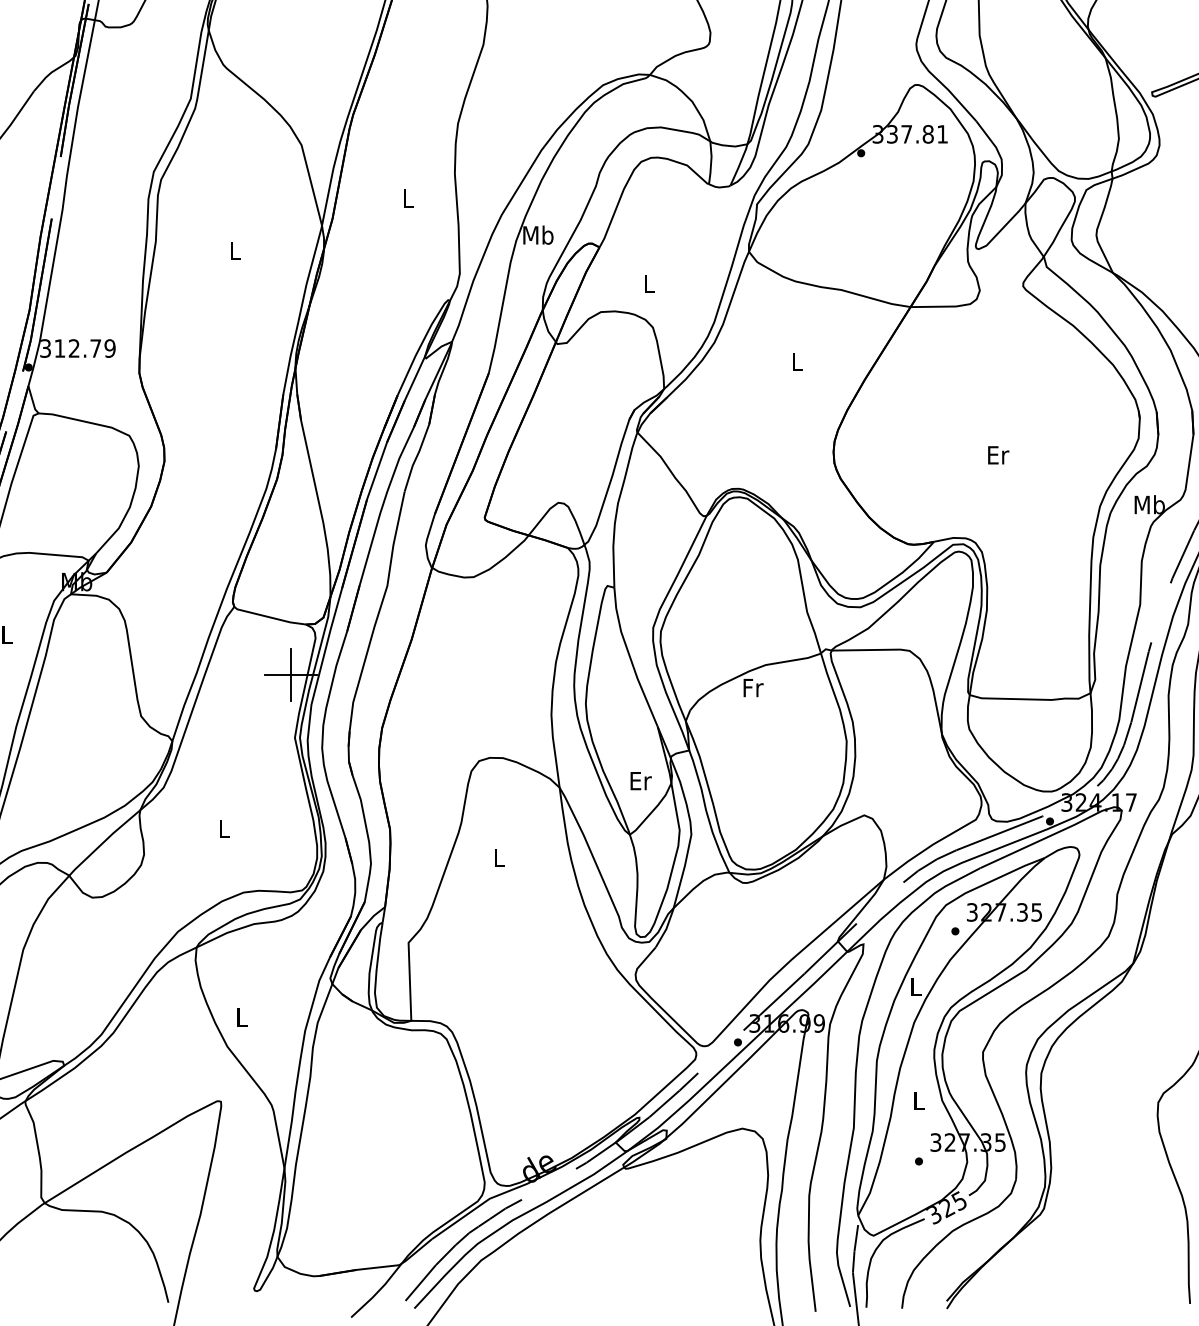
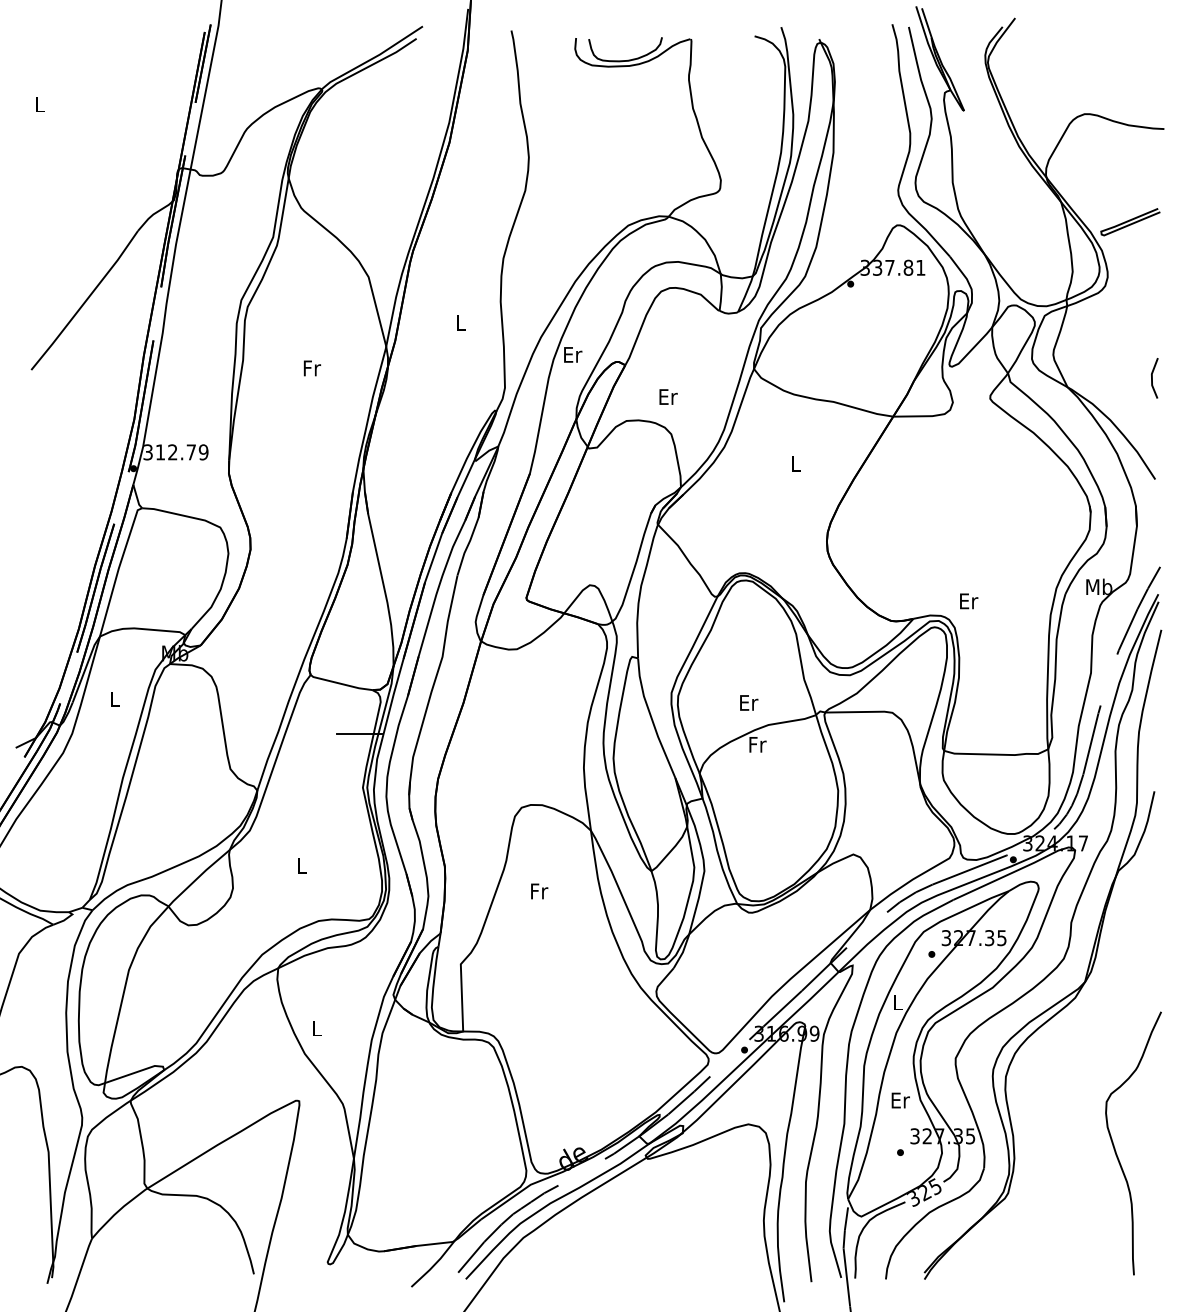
text: (538, 234) -> (572, 354), Mb -> Er
text: (236, 251) -> (312, 368), L -> Fr
text: (649, 283) -> (668, 396), L -> Er
text: (999, 455) -> (969, 601), moved
line: (290, 674) -> (359, 733), removed
text: (641, 780) -> (749, 702), moved
text: (499, 858) -> (539, 891), L -> Fr
text: (919, 1100) -> (900, 1100), L -> Er

